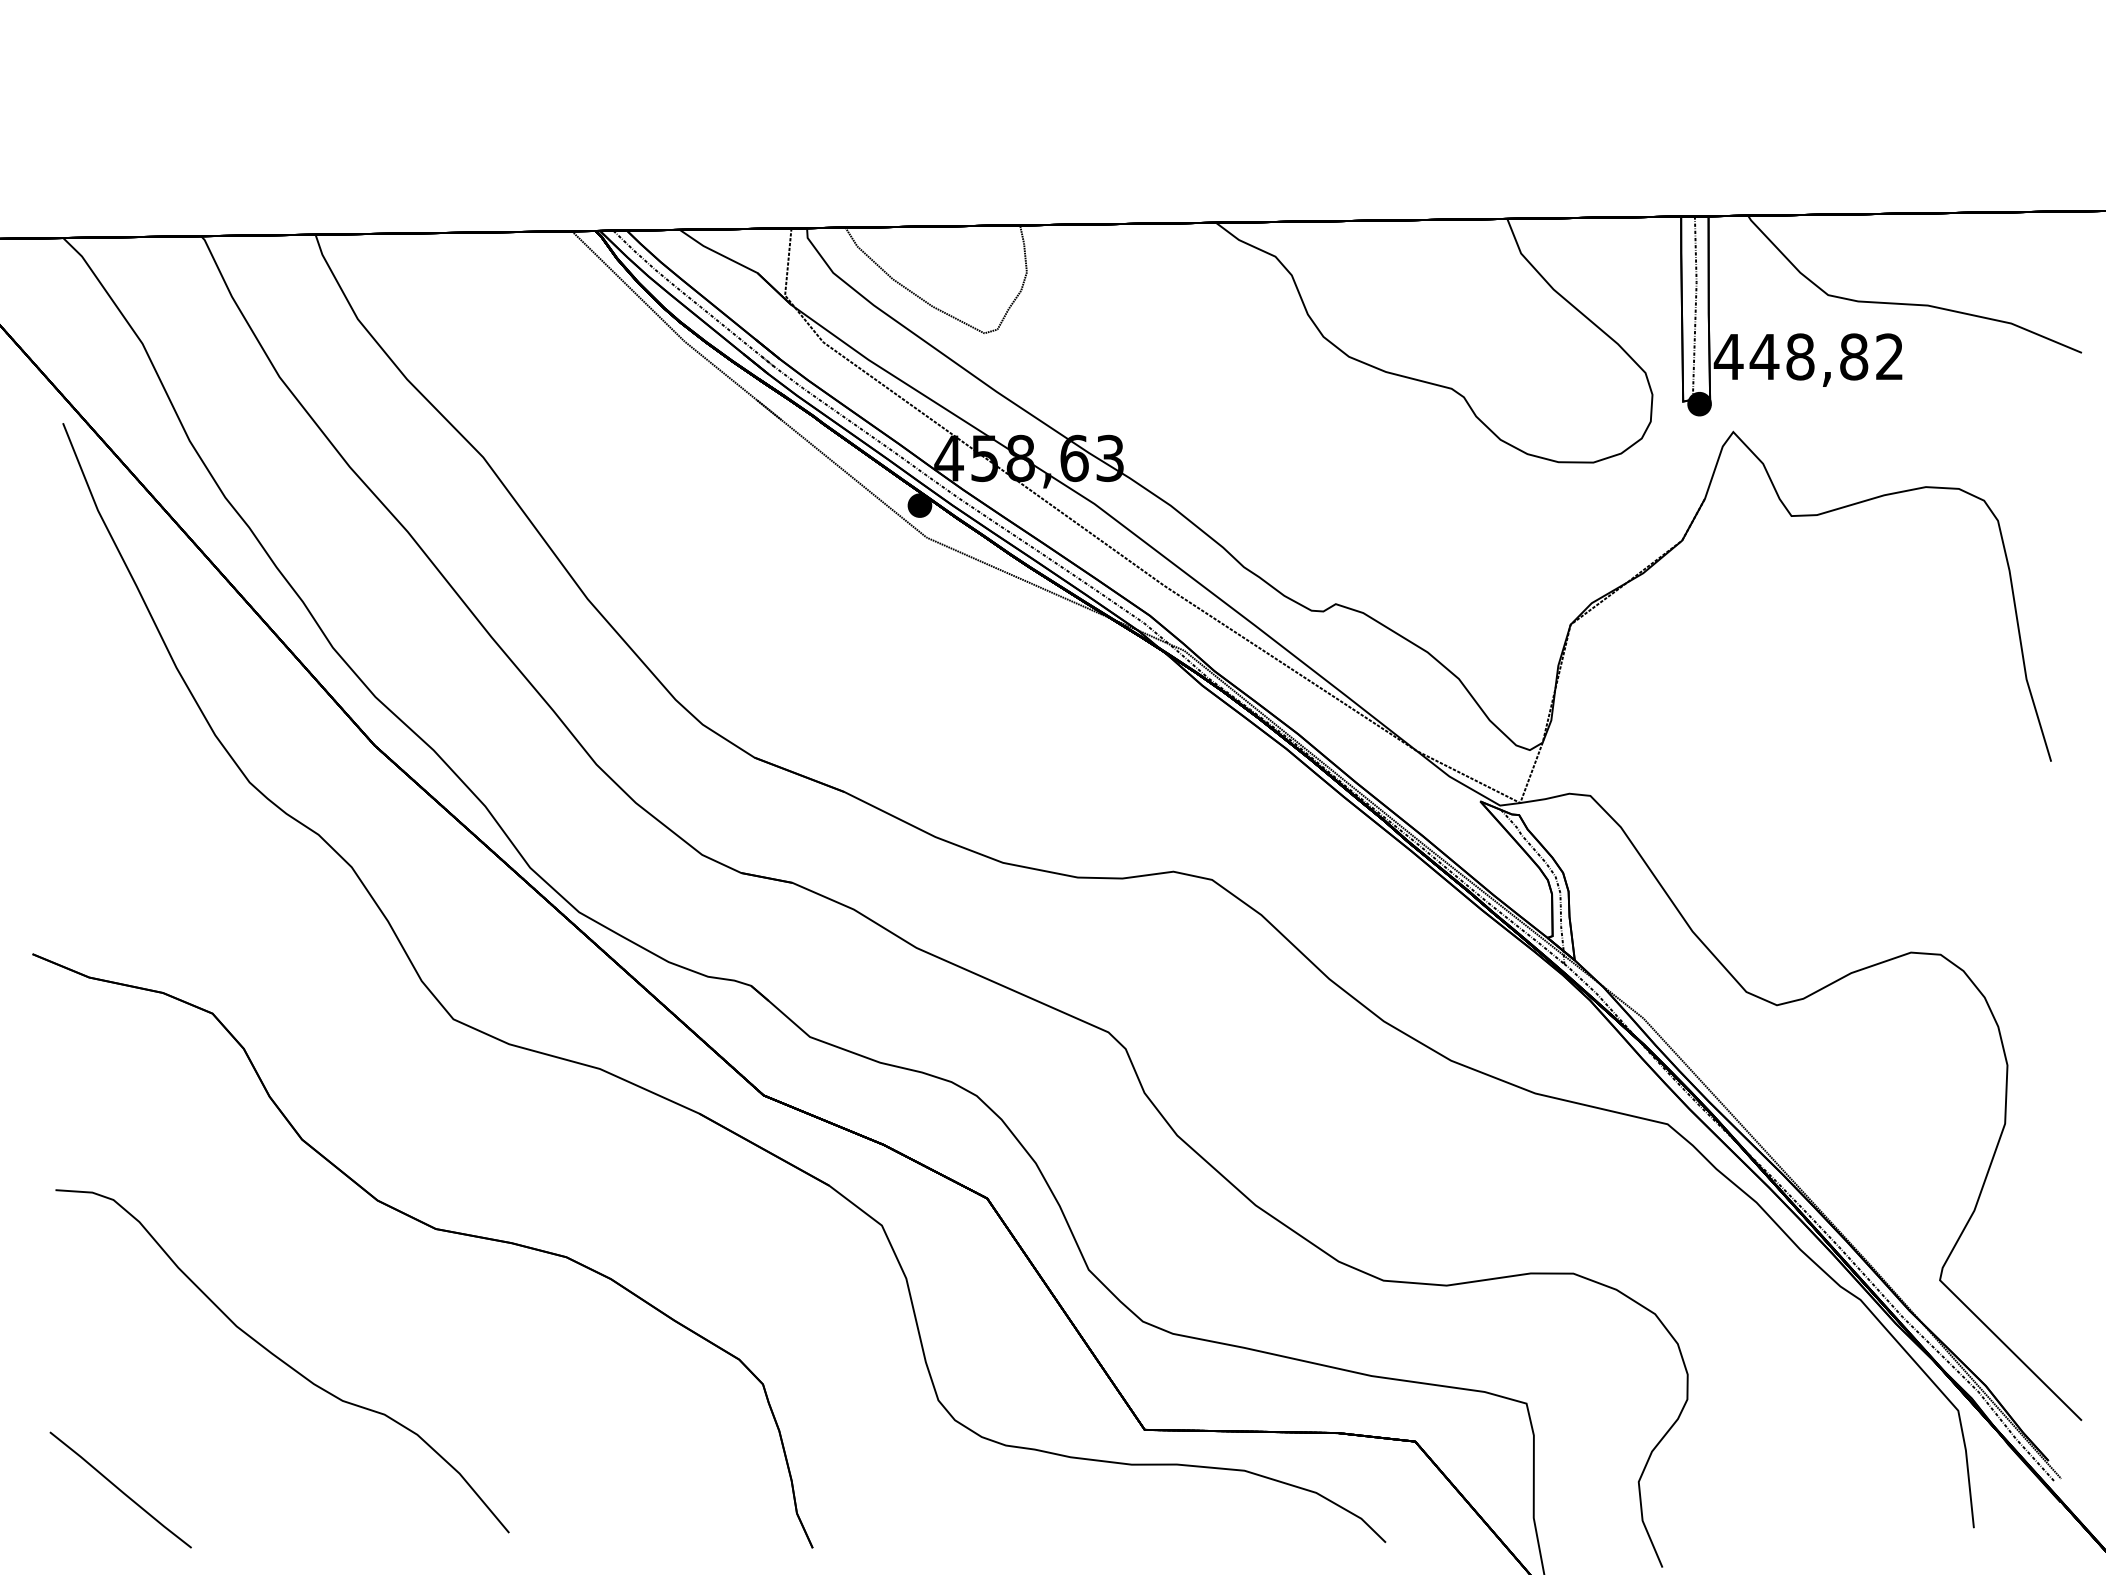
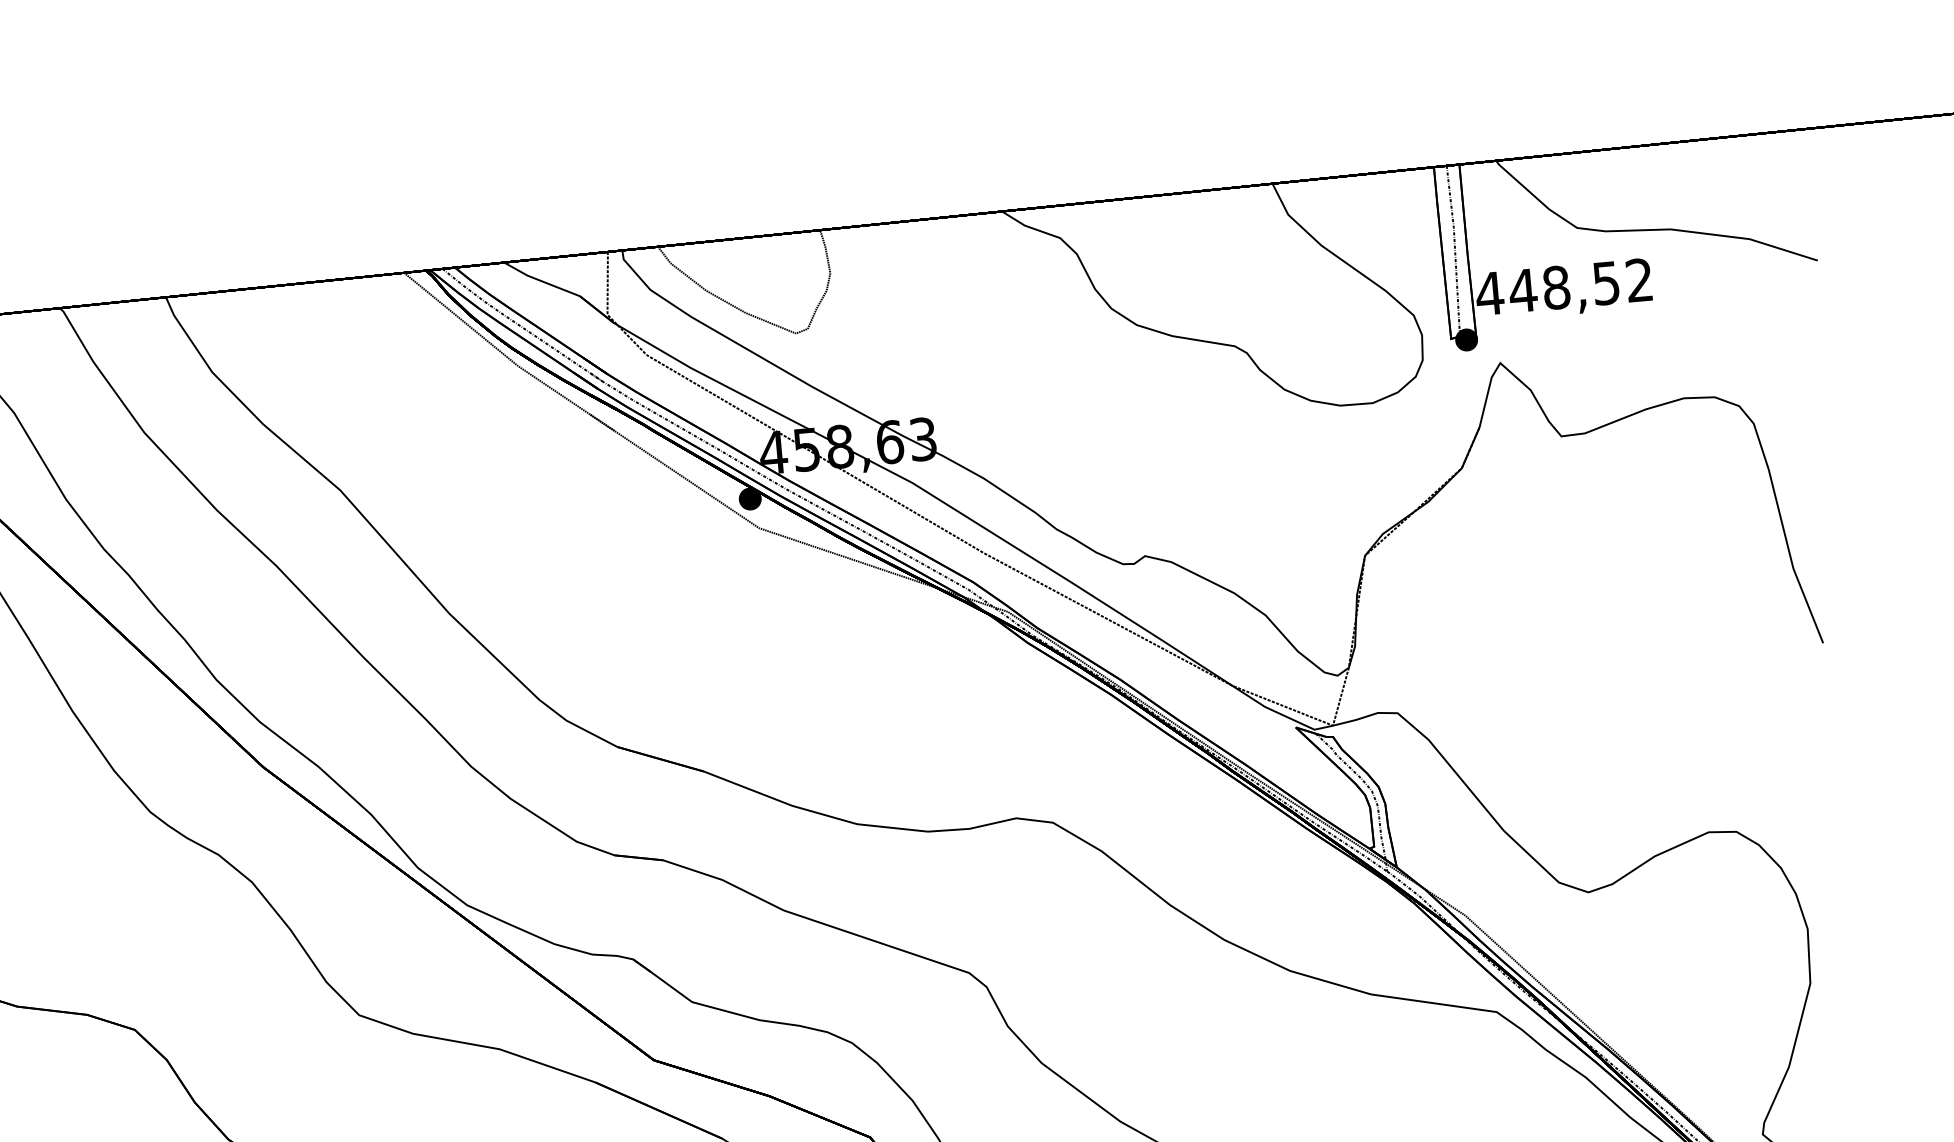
text: (1854, 356) -> (1606, 282), 448,82 -> 448,52

